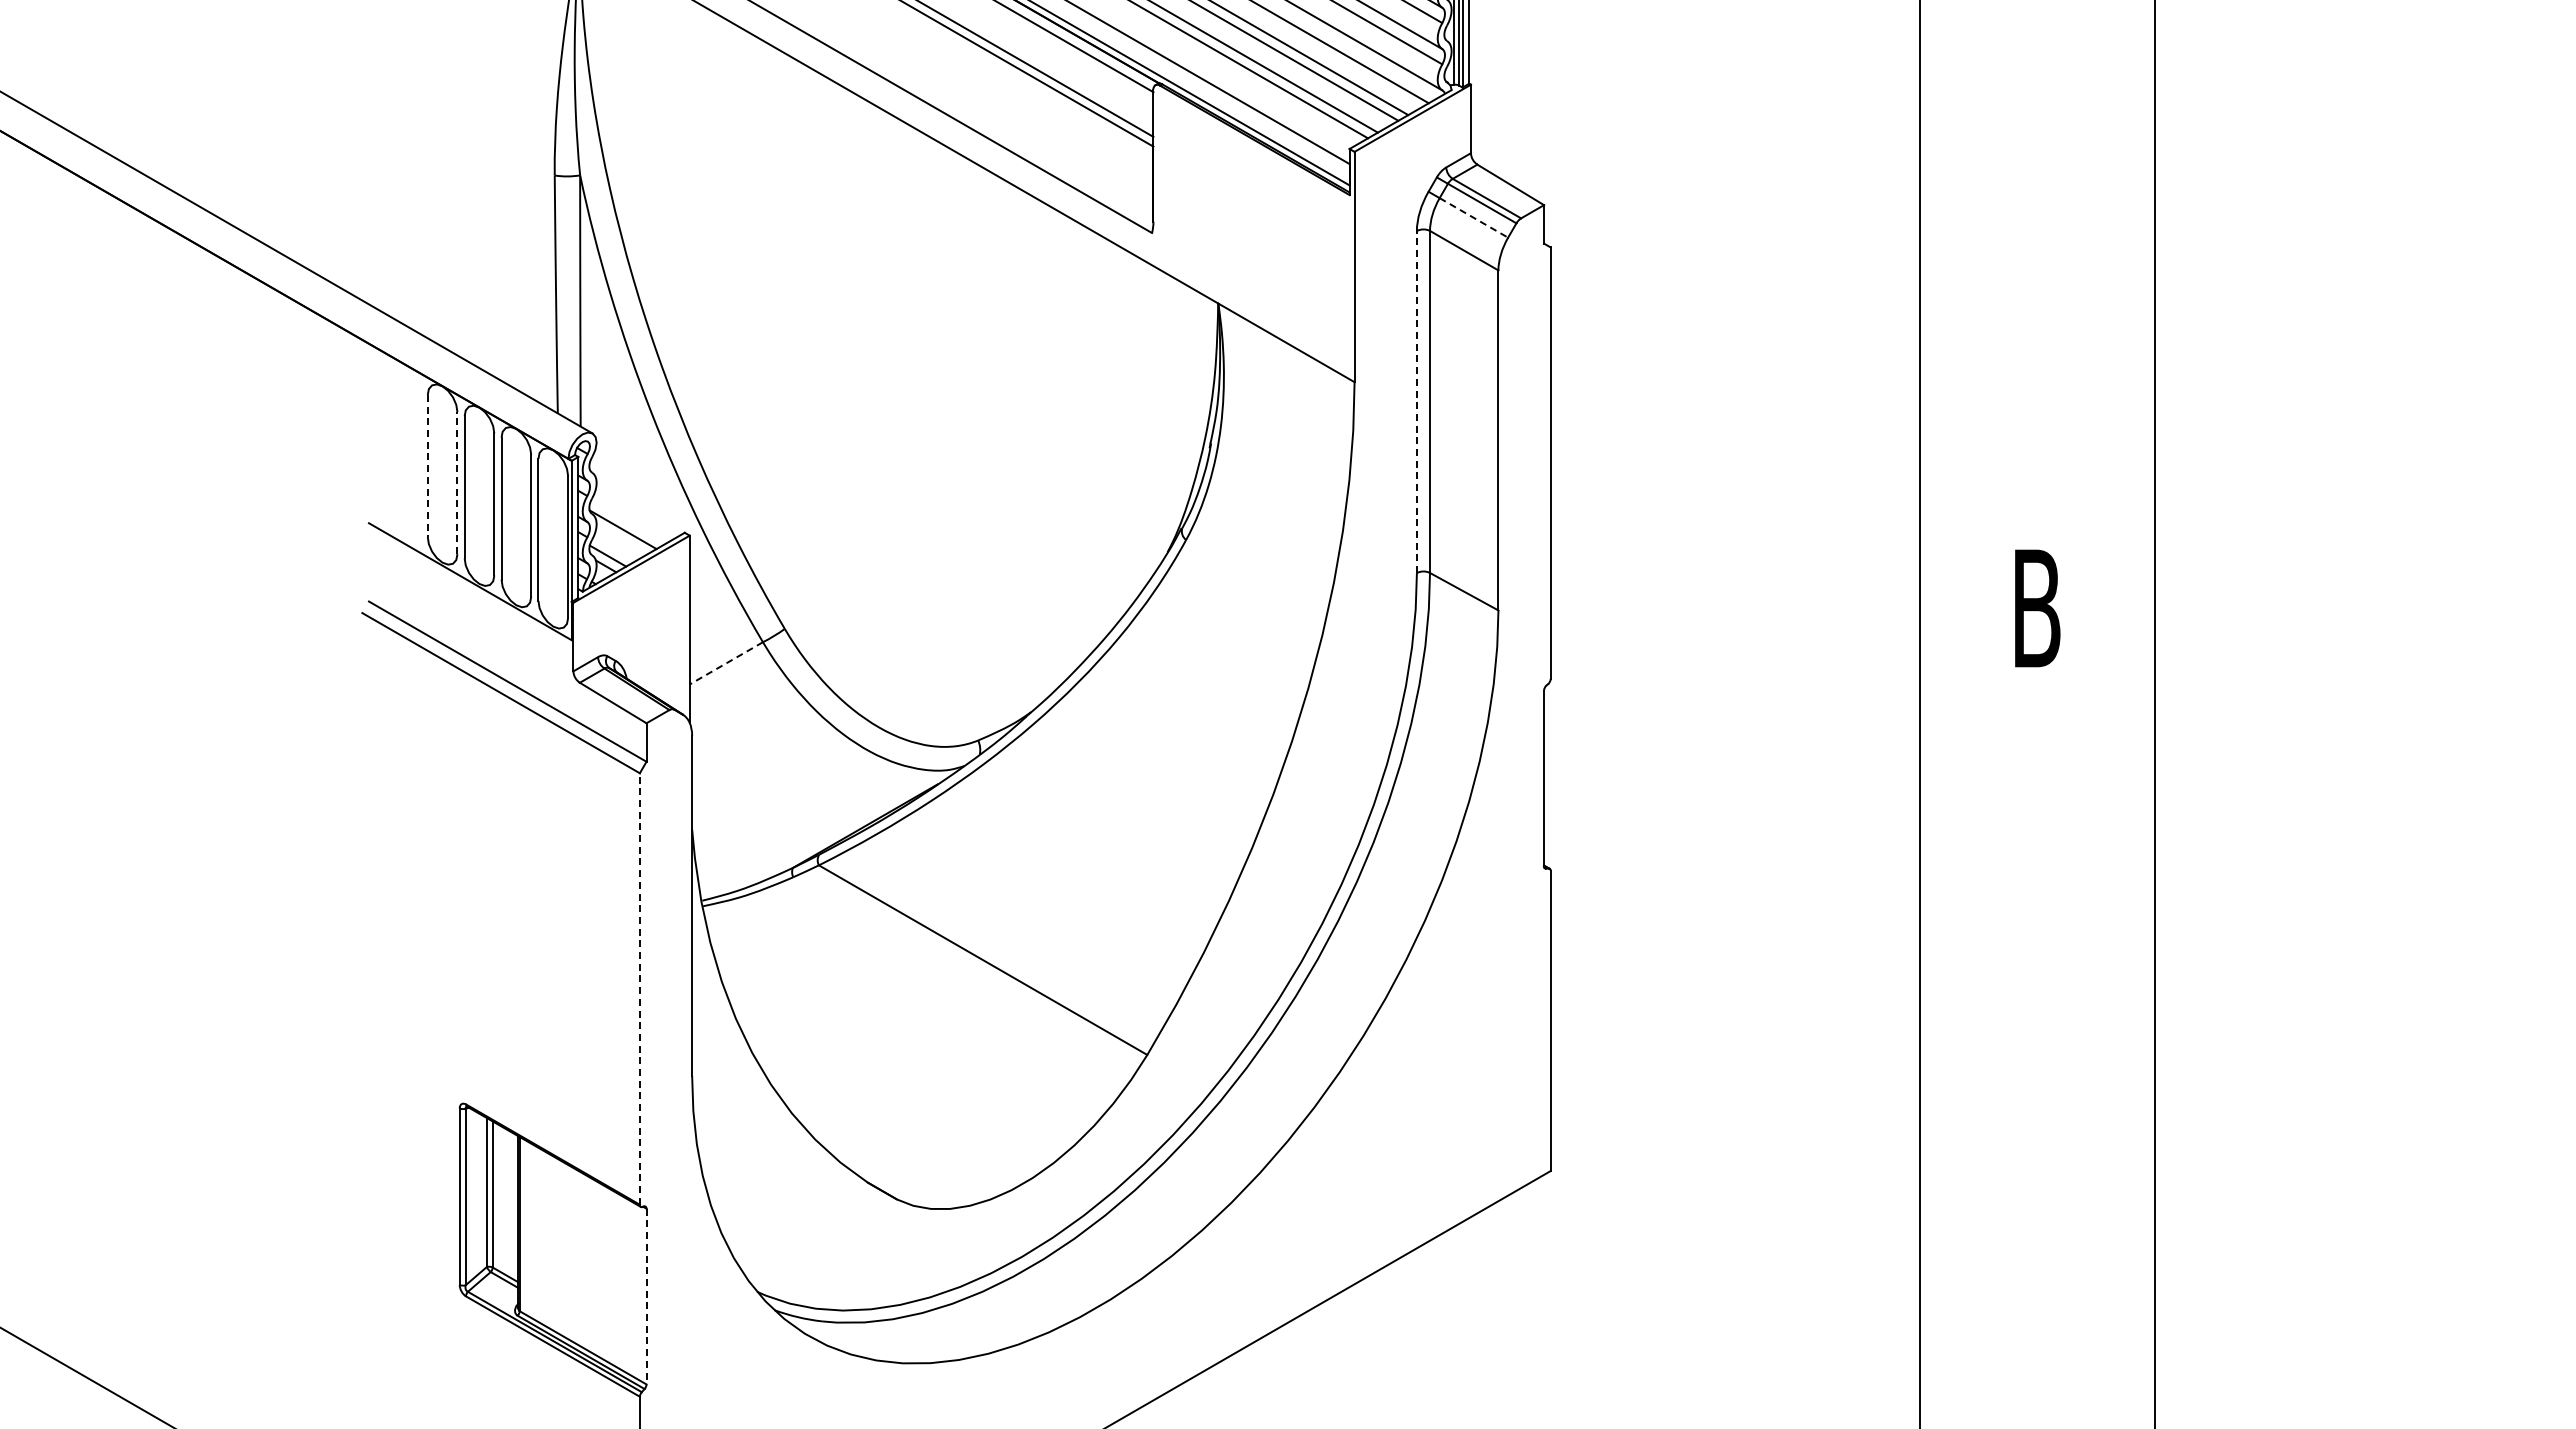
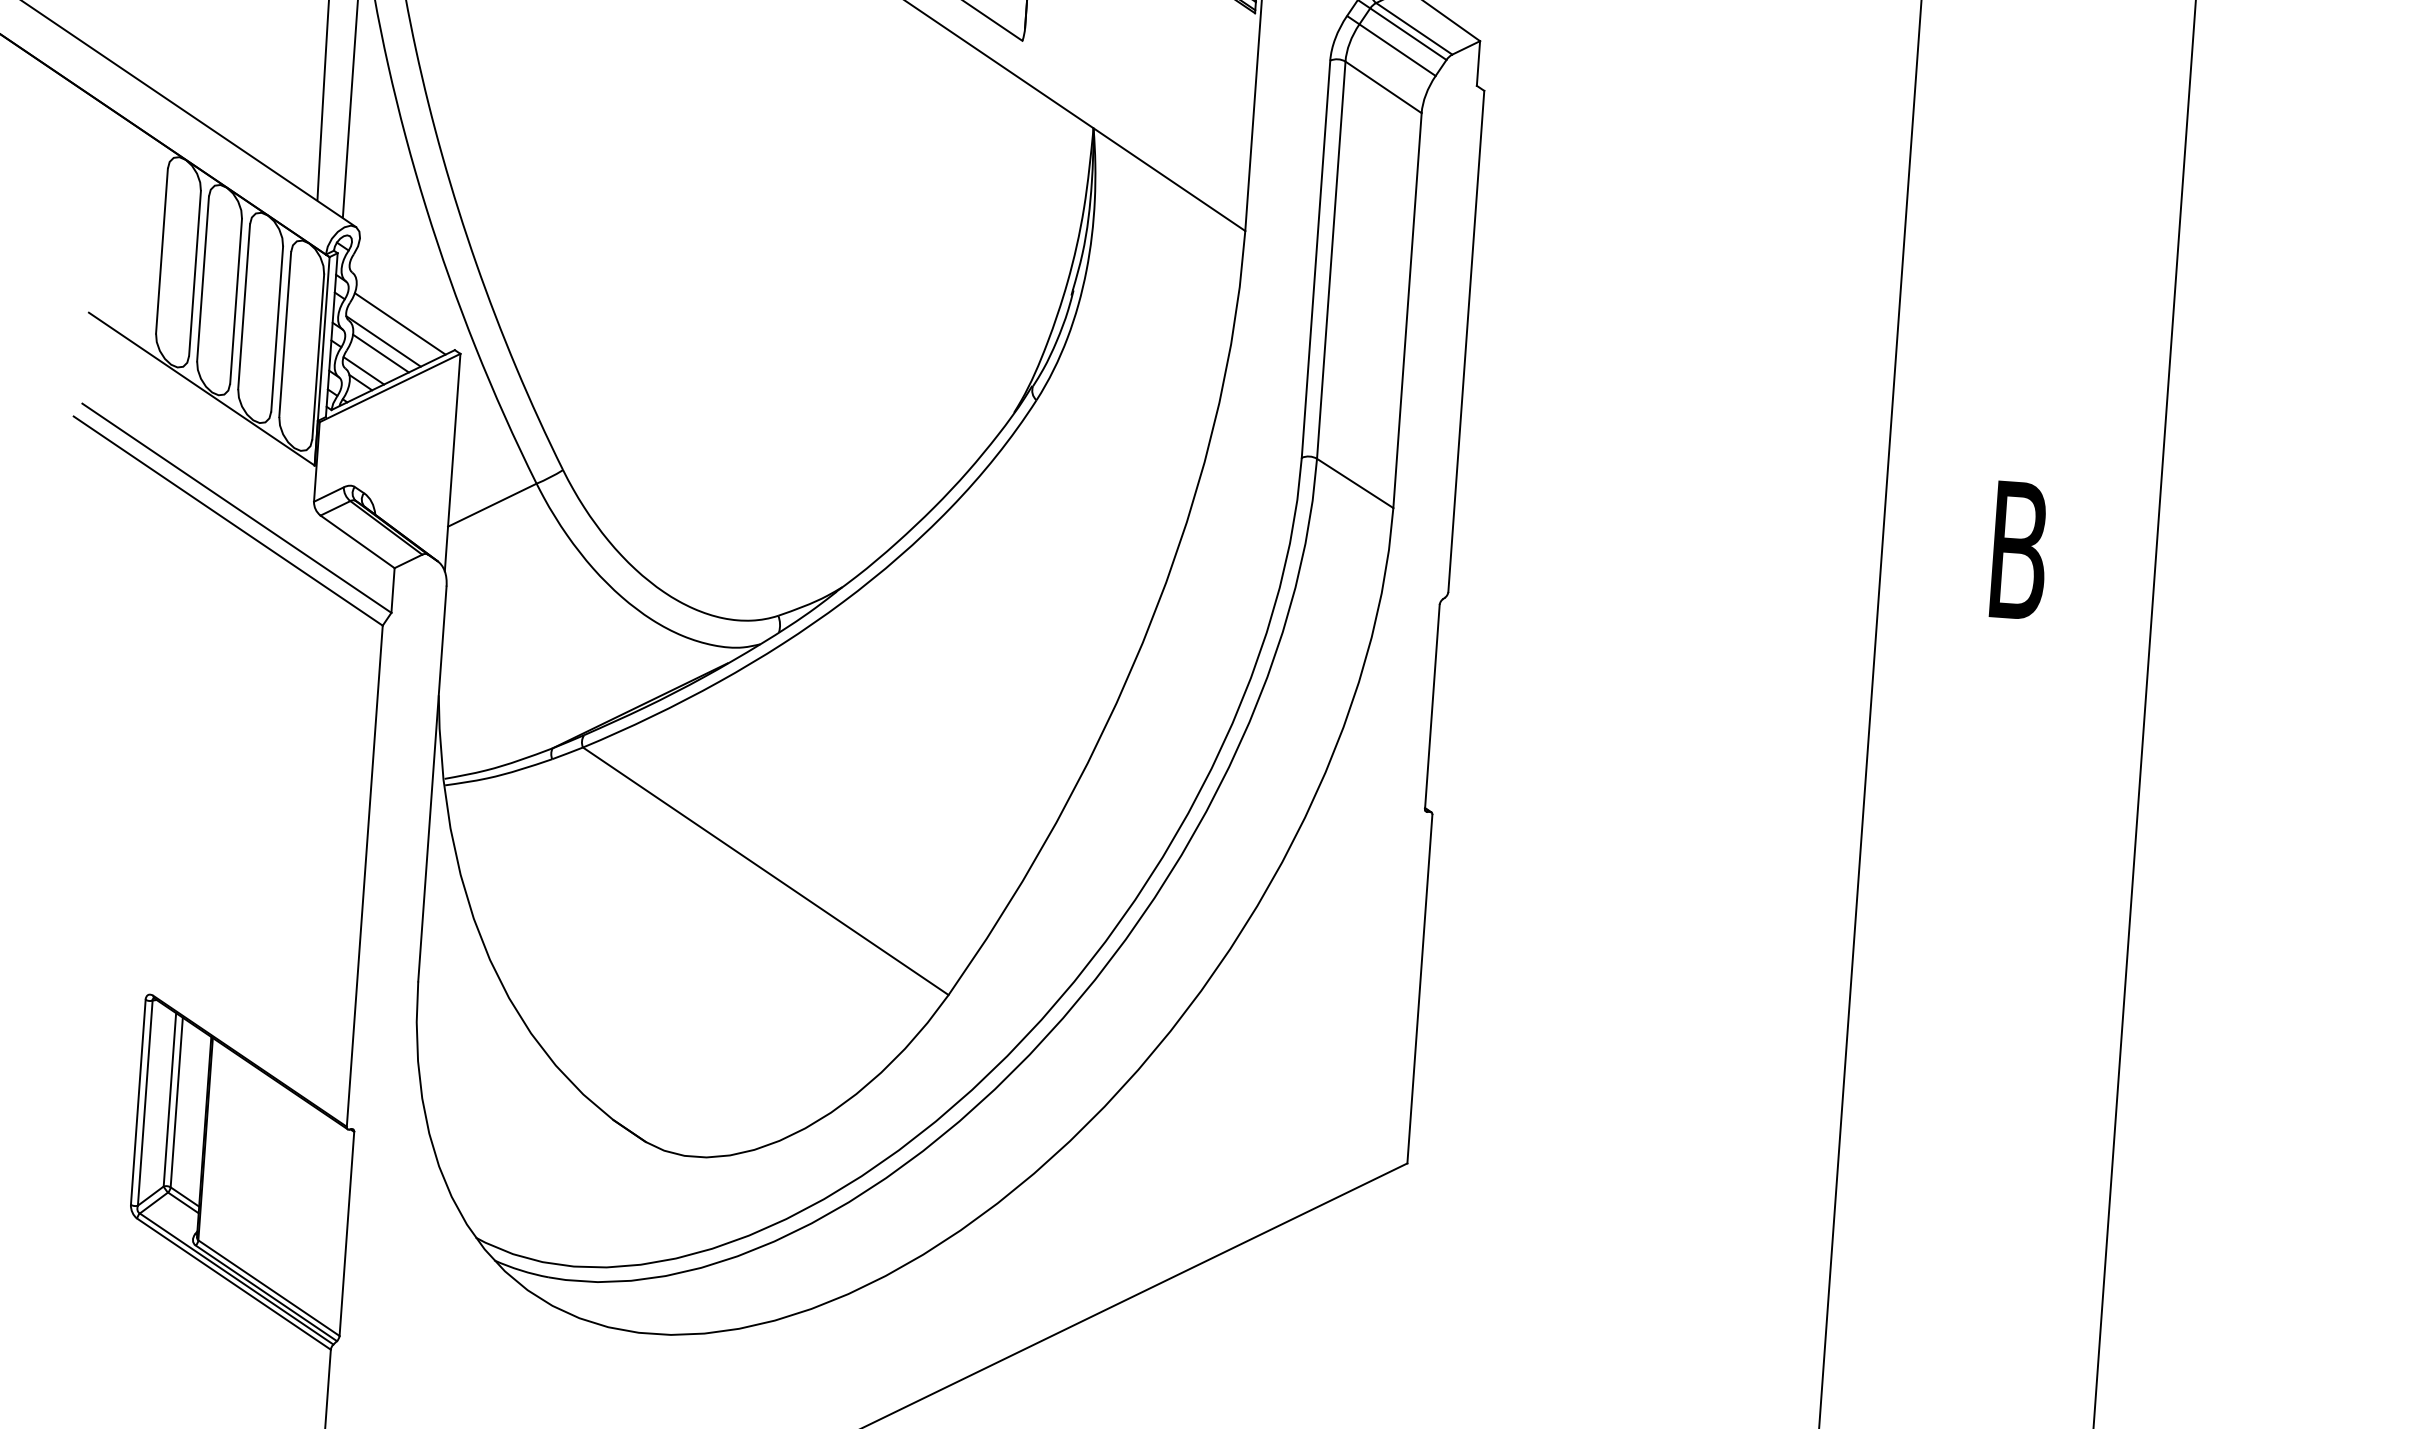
line: (1473, 217) -> (1397, 49), dashed -> solid
line: (1416, 401) -> (1315, 258), dashed -> solid
line: (427, 466) -> (161, 251), dashed -> solid
line: (457, 482) -> (195, 272), dashed -> solid
line: (636, 513) -> (400, 323), added
line: (621, 539) -> (380, 352), added
line: (725, 663) -> (491, 505), dashed -> solid
line: (639, 989) -> (364, 876), dashed -> solid
line: (646, 1296) -> (346, 1233), dashed -> solid

